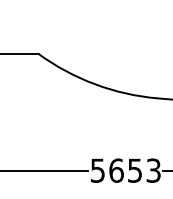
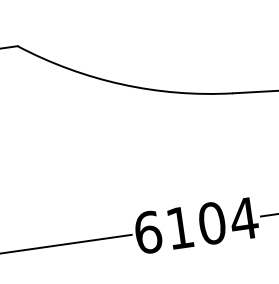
text: (125, 170) -> (195, 225), 5653 -> 6104

